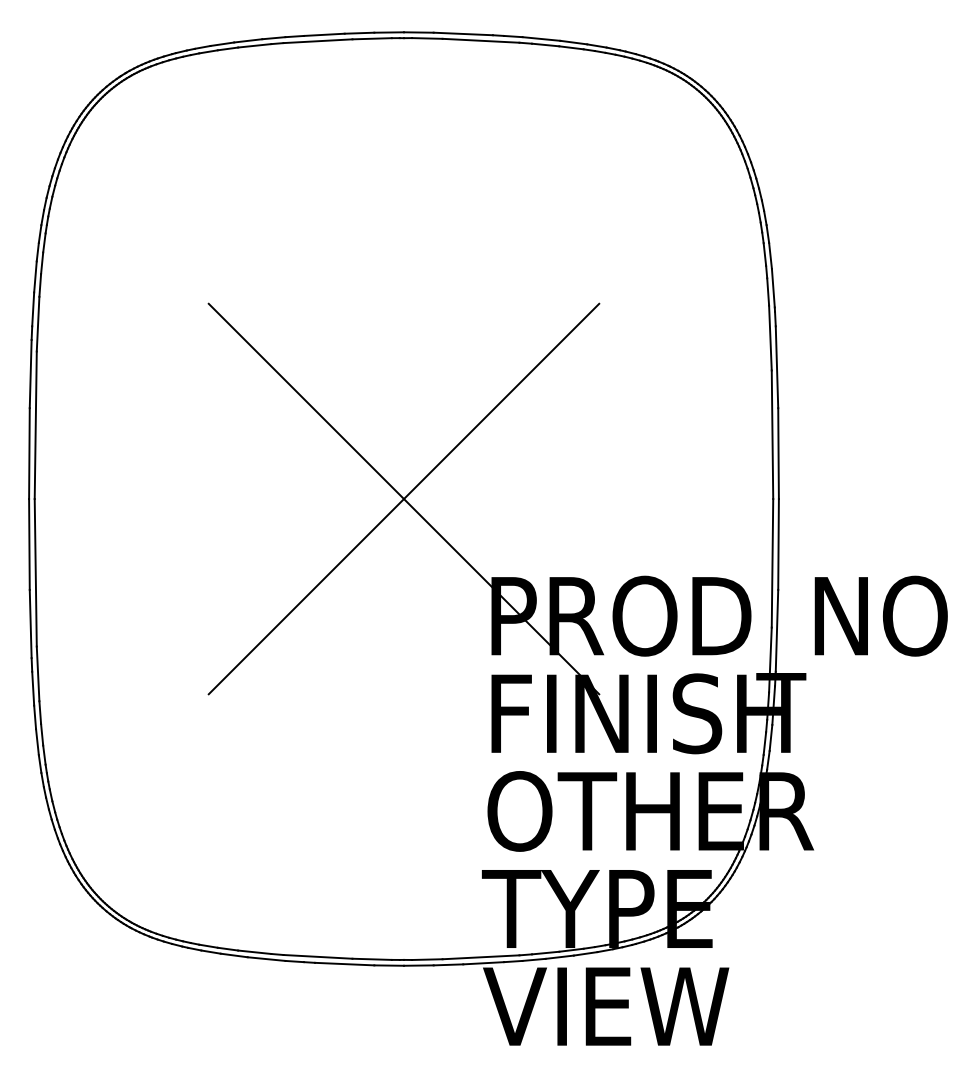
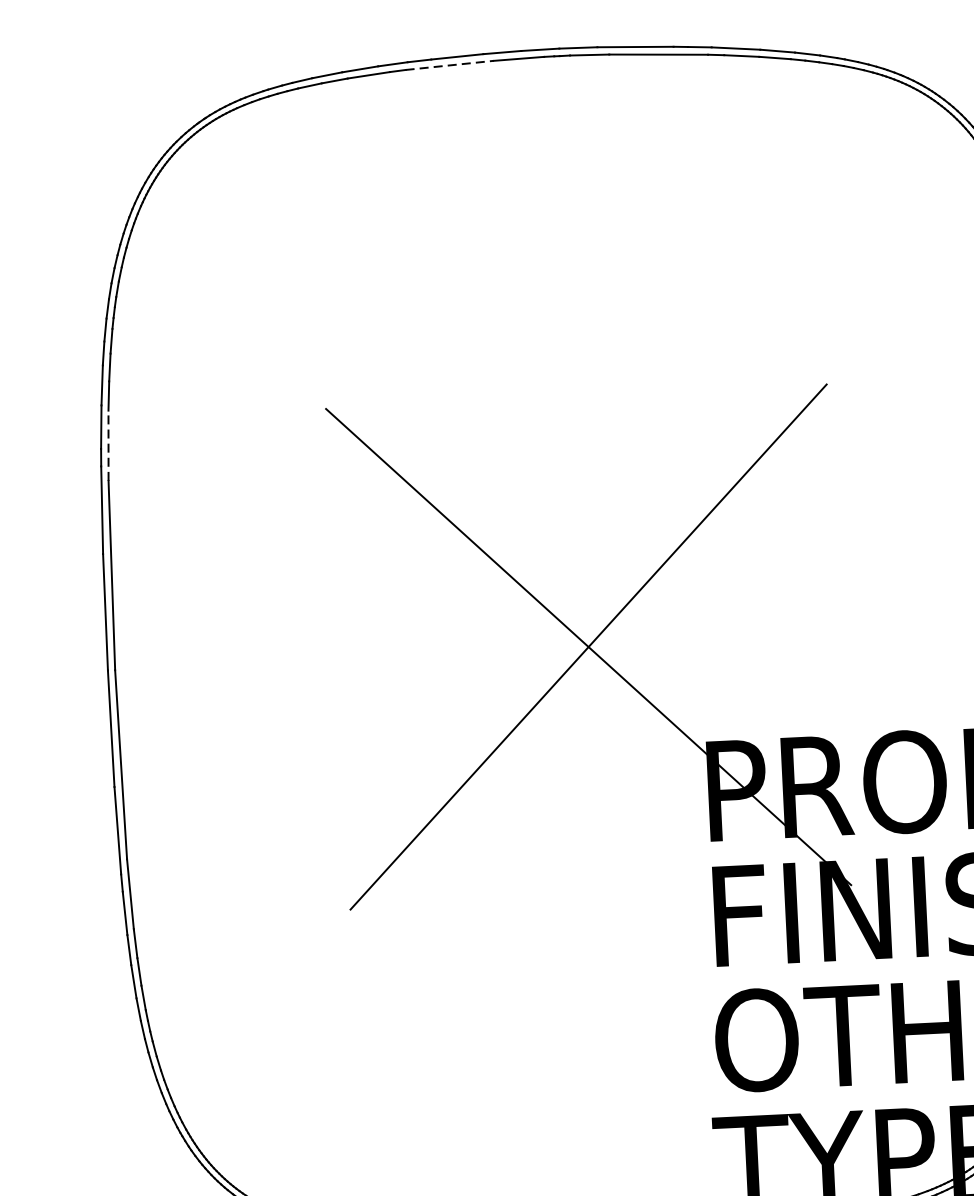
line: (318, 41) -> (450, 65), solid -> dashed
line: (38, 323) -> (108, 444), solid -> dashed

